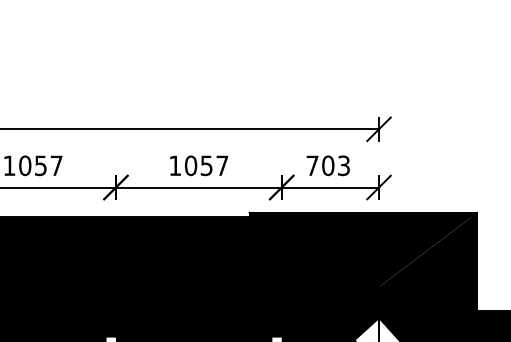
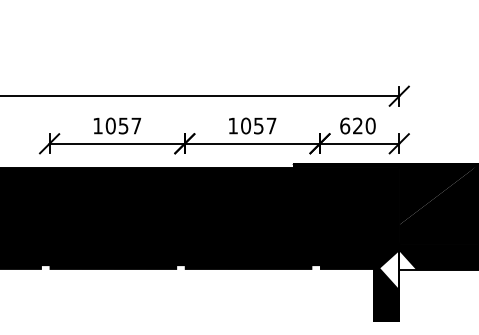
text: (327, 165) -> (357, 125), 703 -> 620

